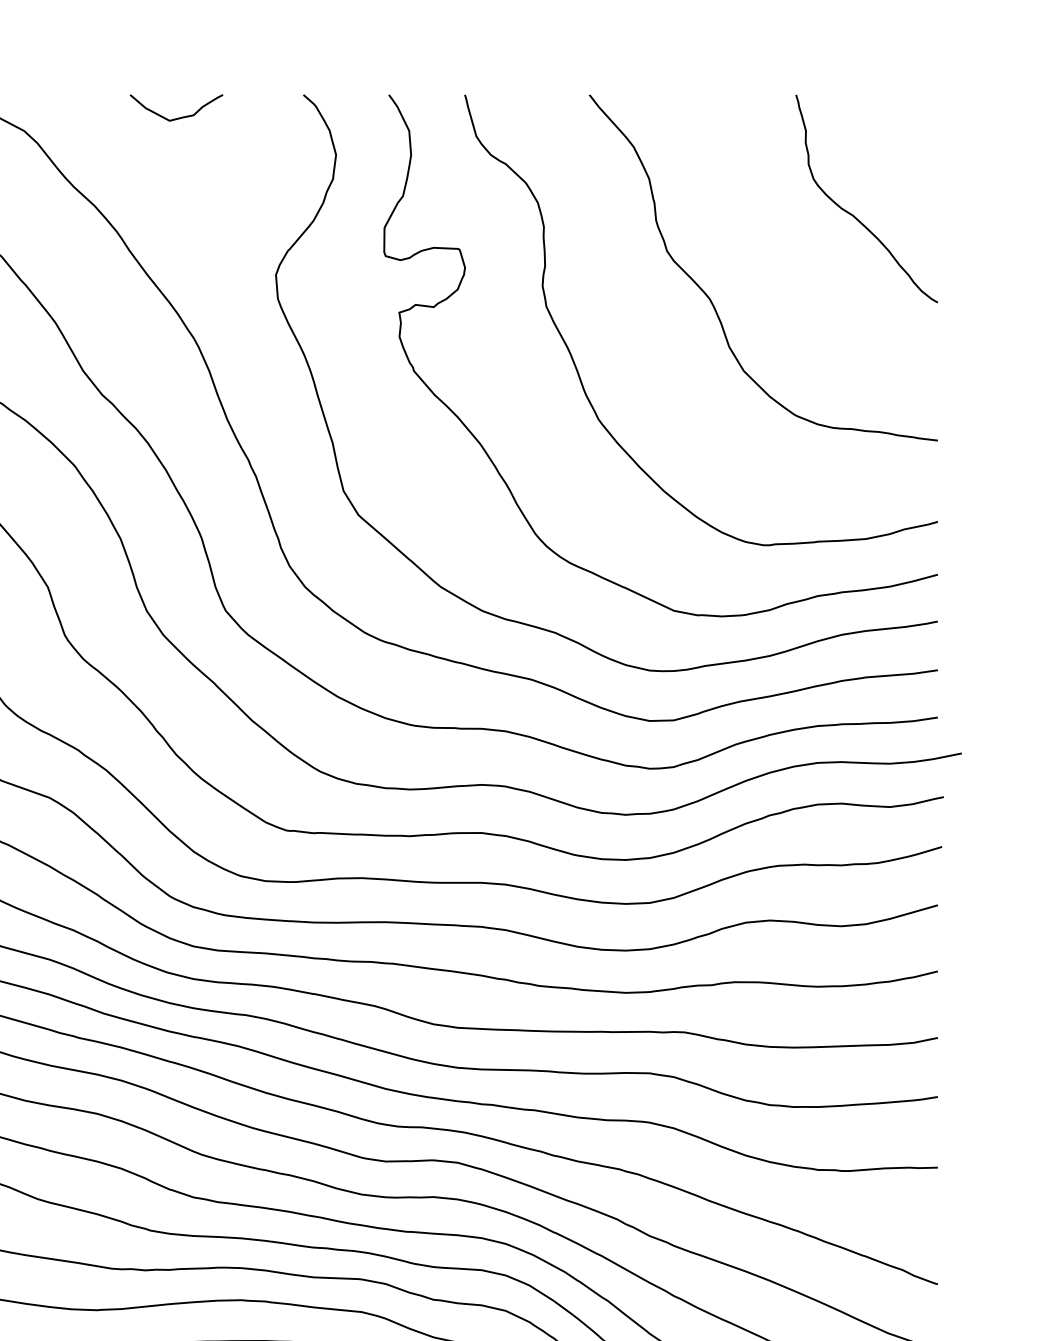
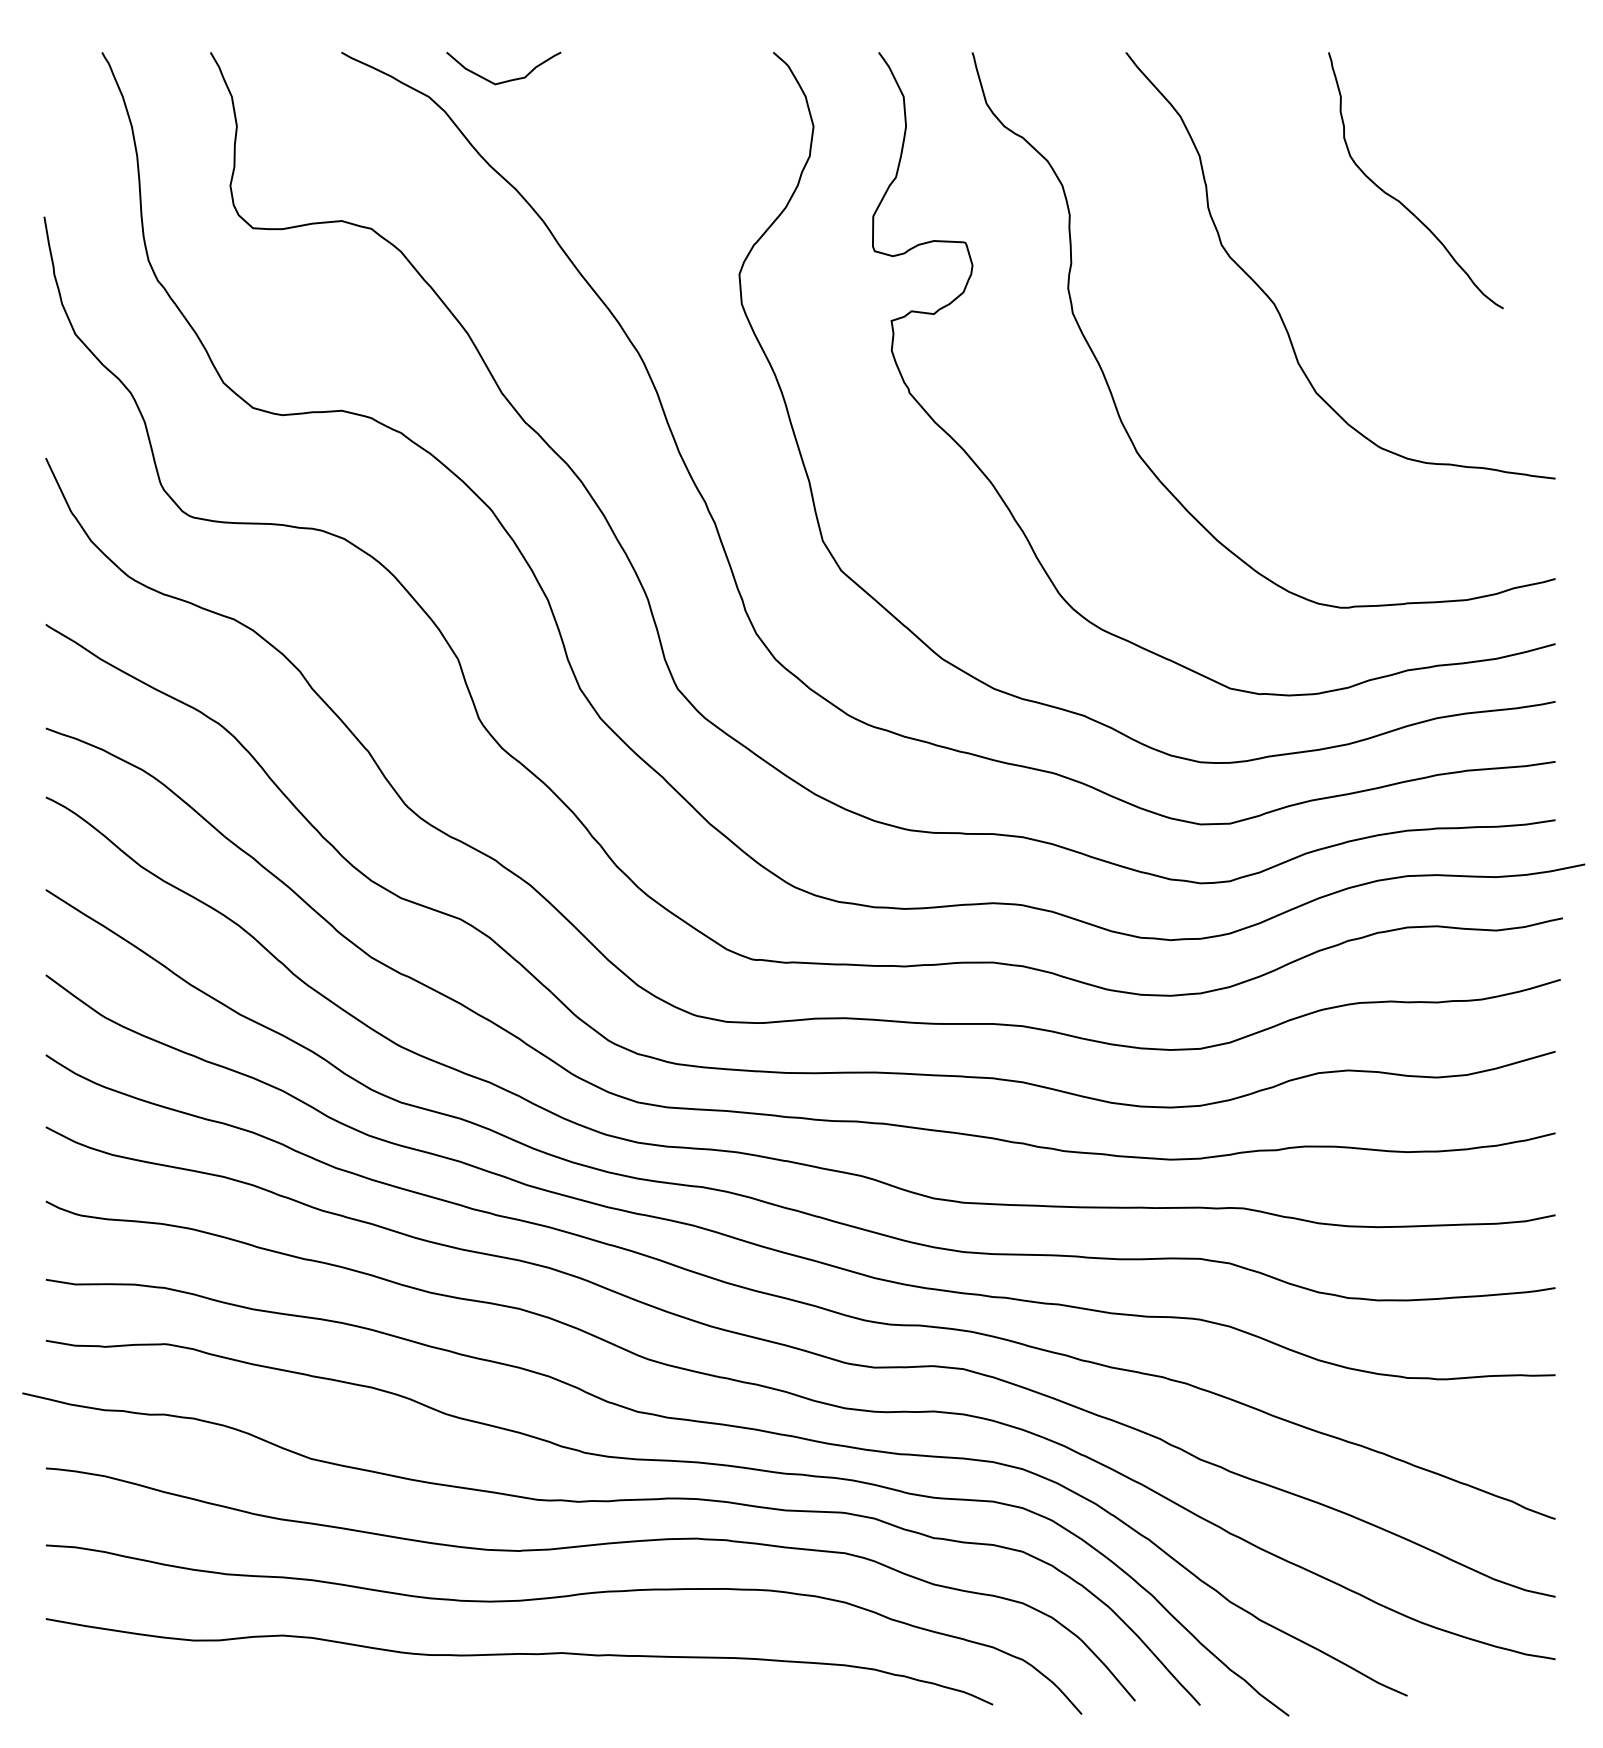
curve: (177, 117) -> (505, 80), moved
curve: (852, 214) -> (1398, 199), moved

